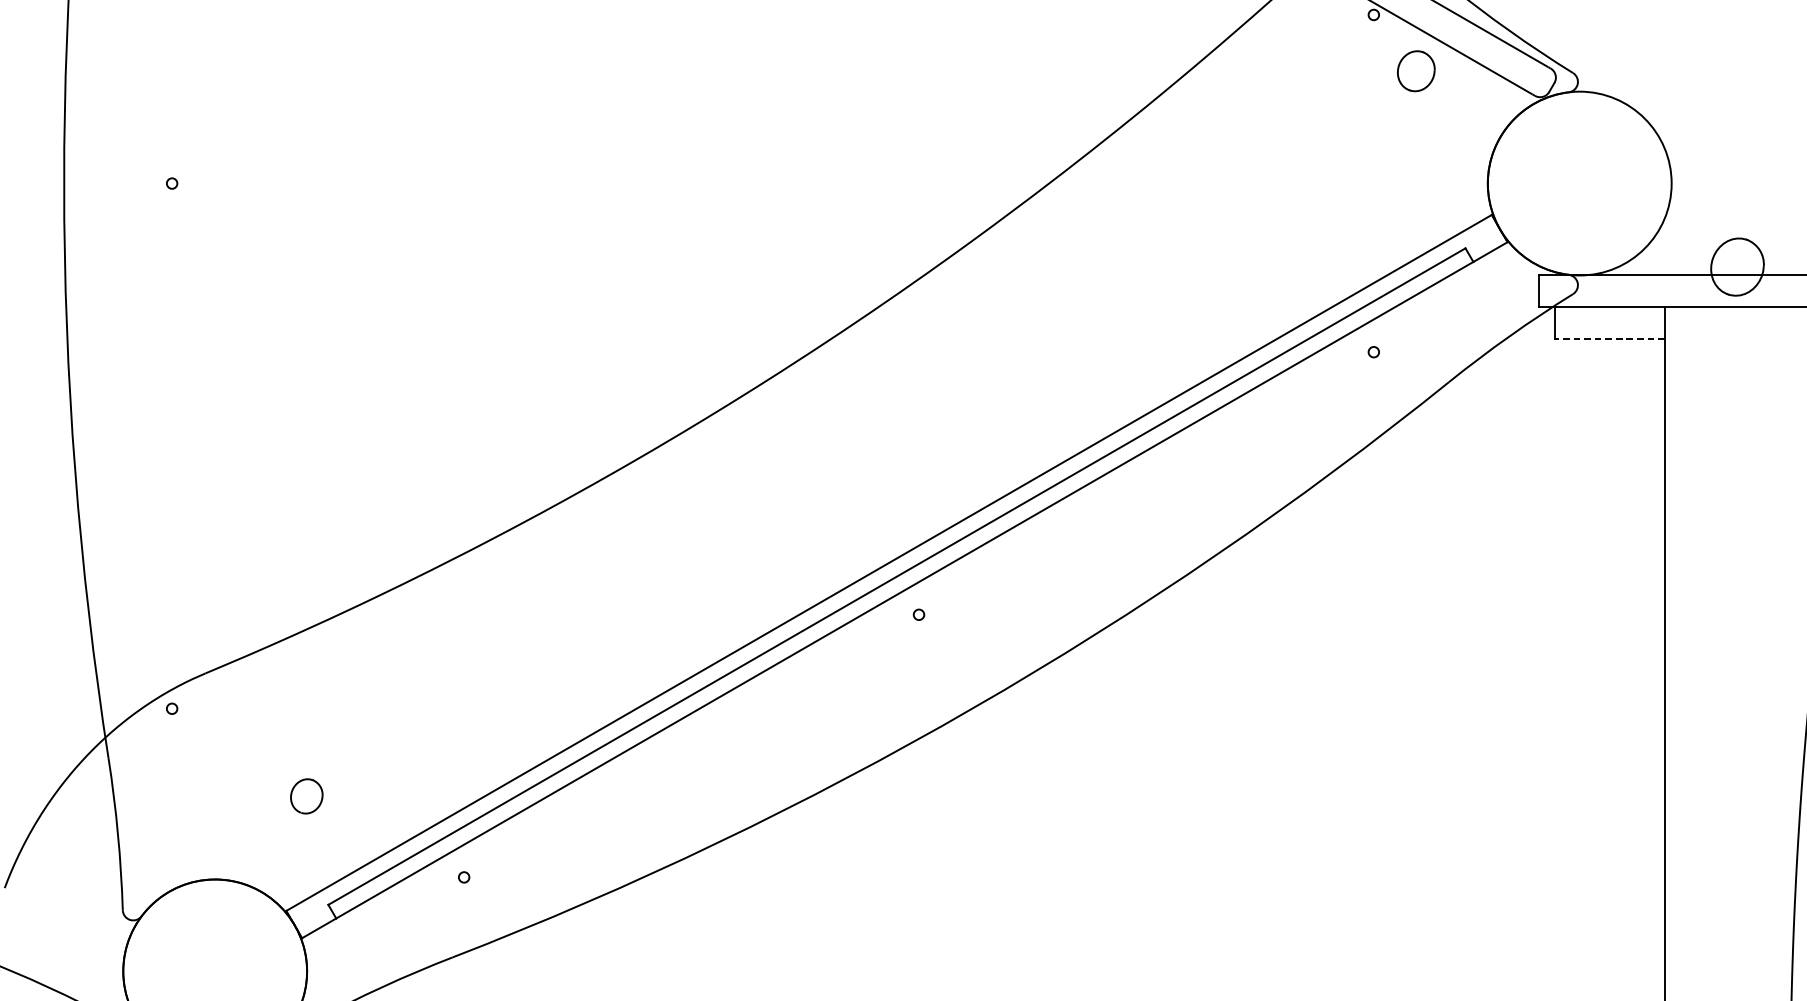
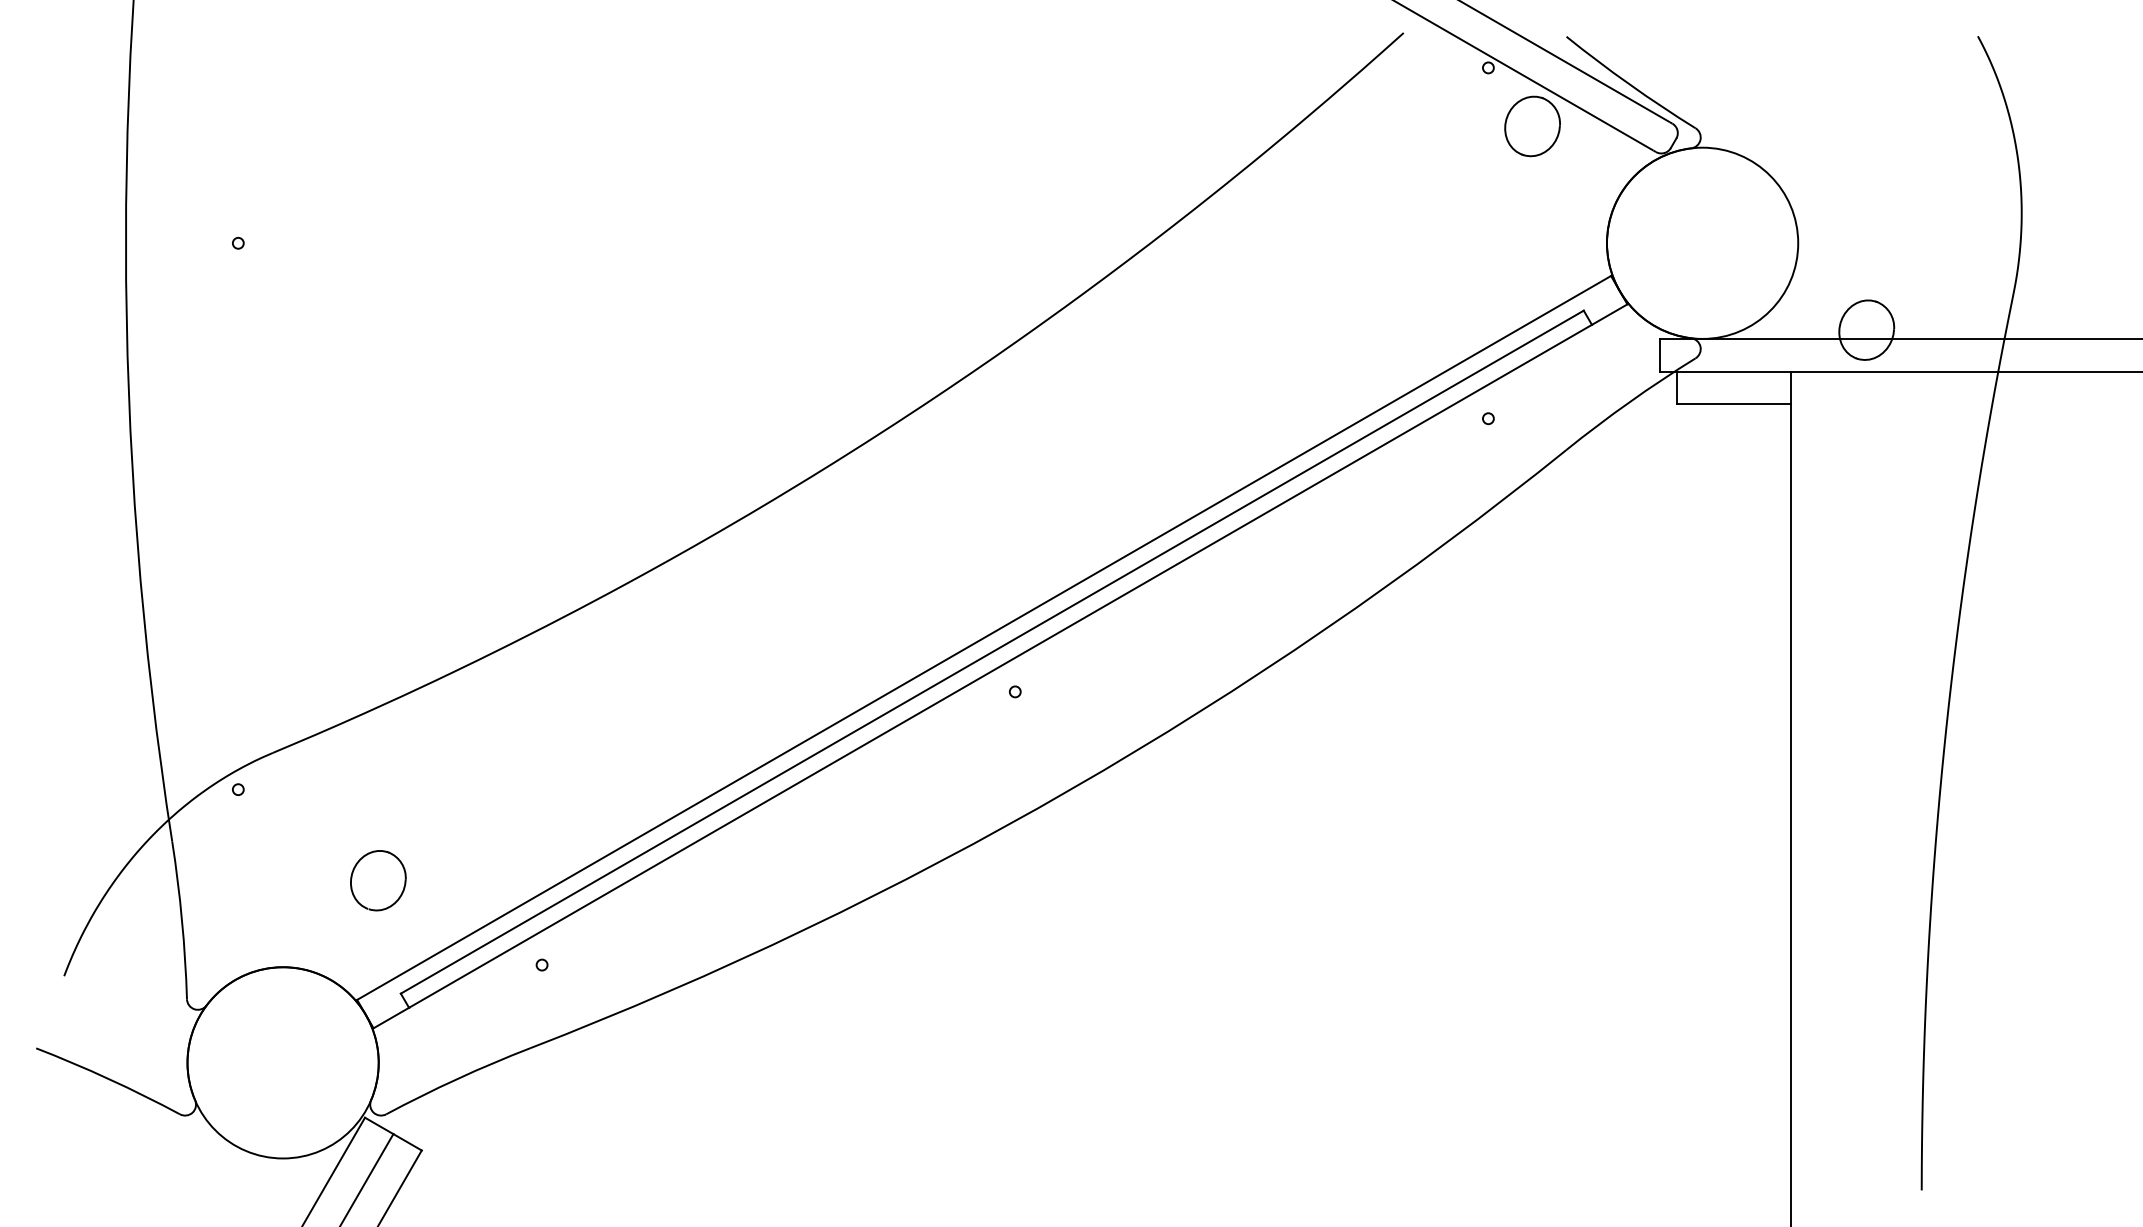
part: (1416, 71) -> (1532, 126), size x1.43
line: (1610, 338) -> (1734, 404), dashed -> solid
part: (306, 796) -> (378, 880), size x1.67

